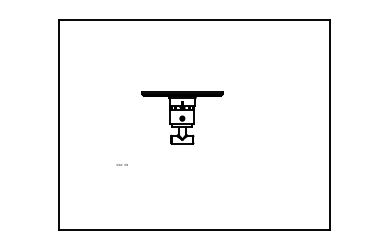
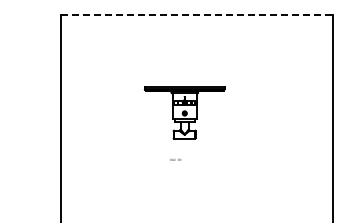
line: (194, 20) -> (196, 15), solid -> dashed
text: (121, 164) -> (174, 159), moved

